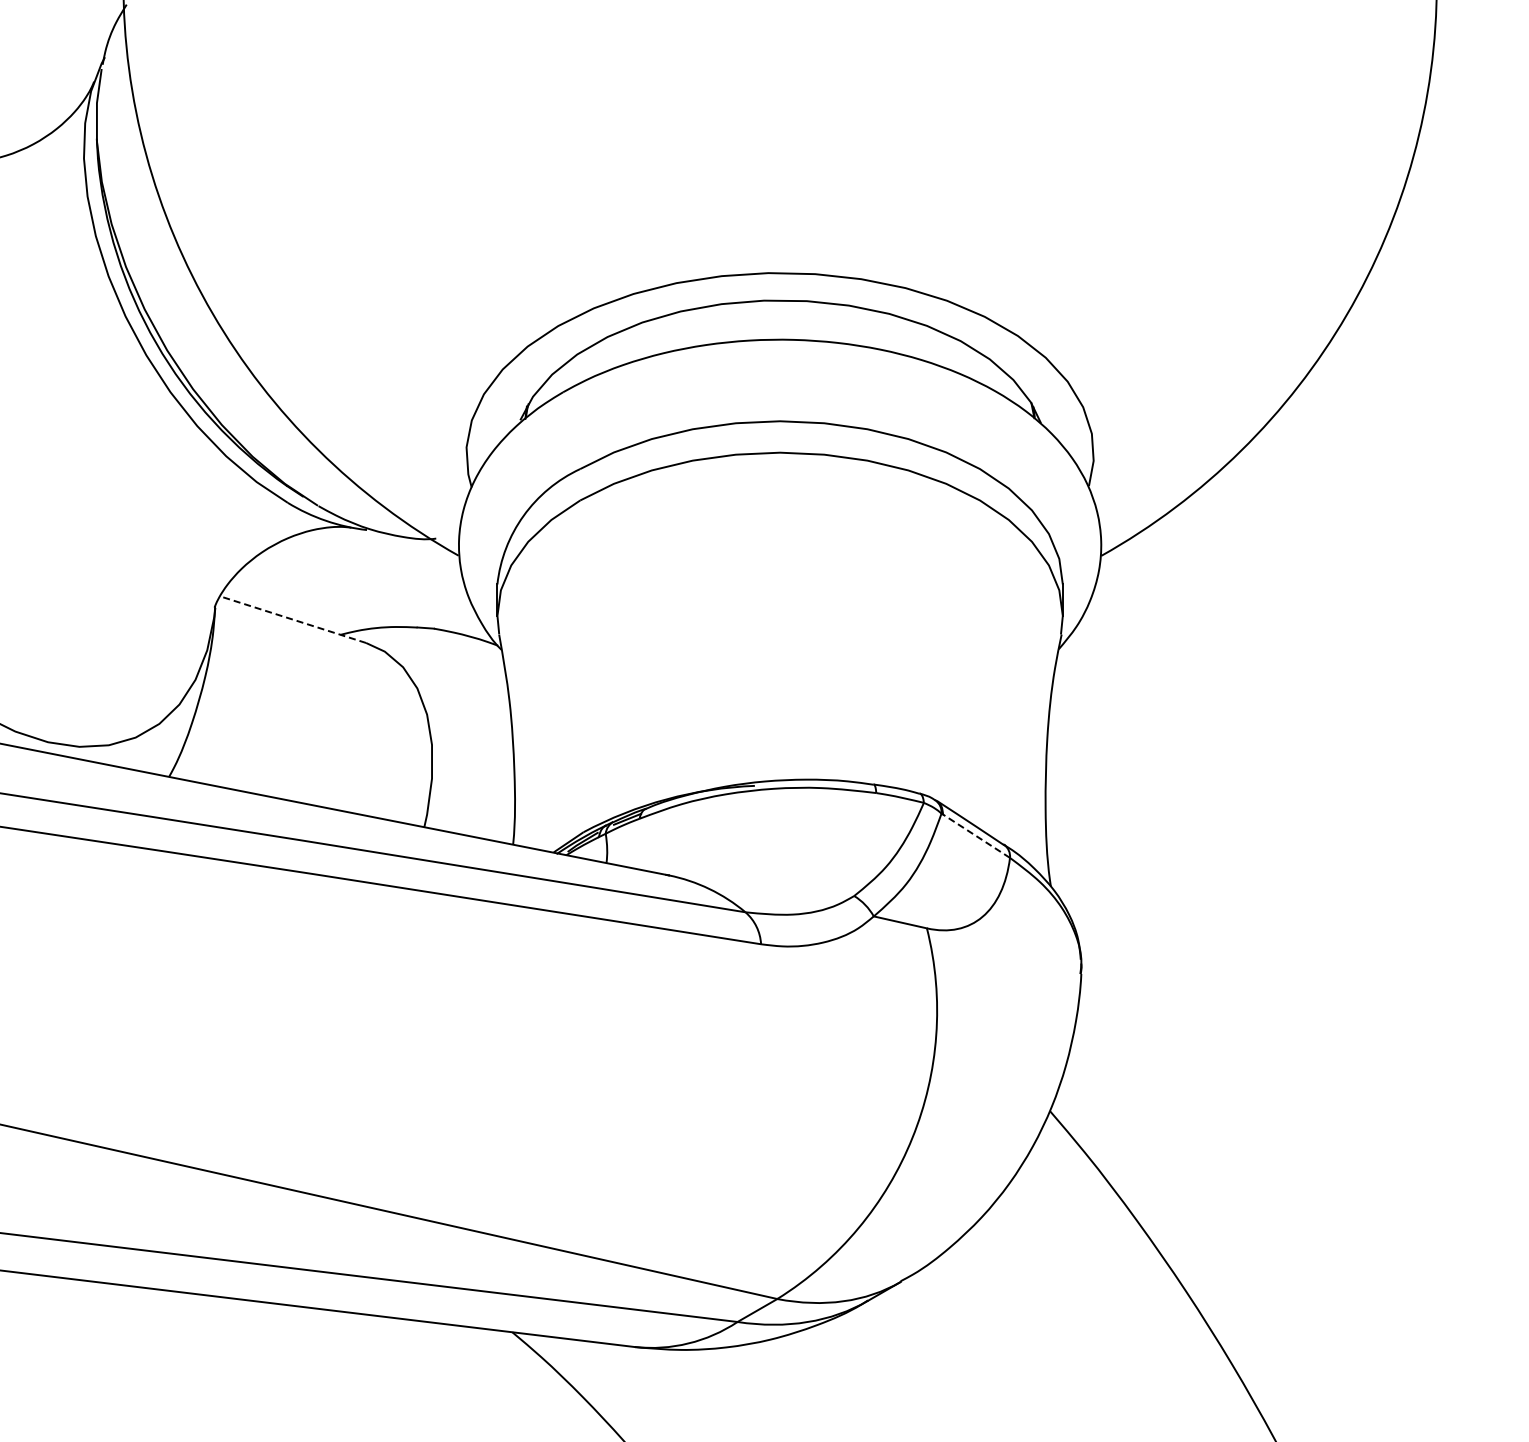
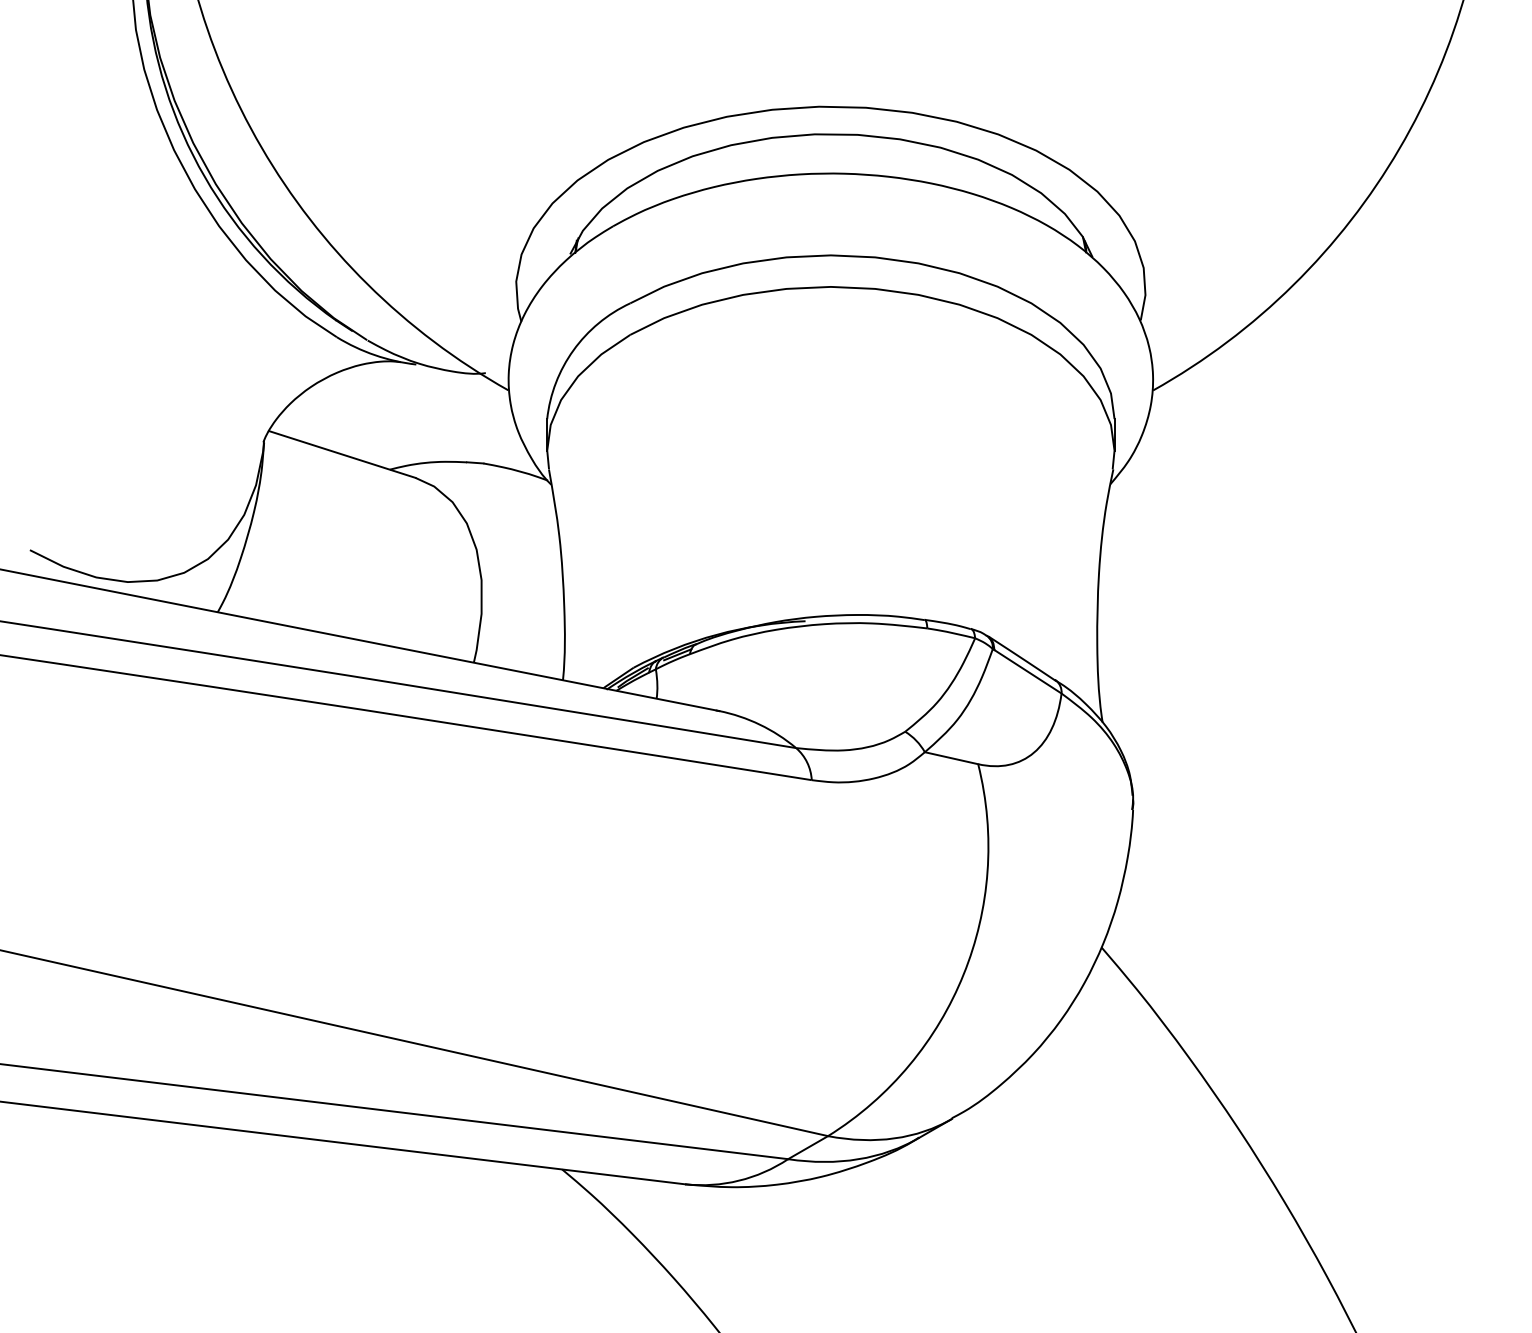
line: (293, 619) -> (342, 454), dashed -> solid
line: (976, 836) -> (1027, 672), dashed -> solid

